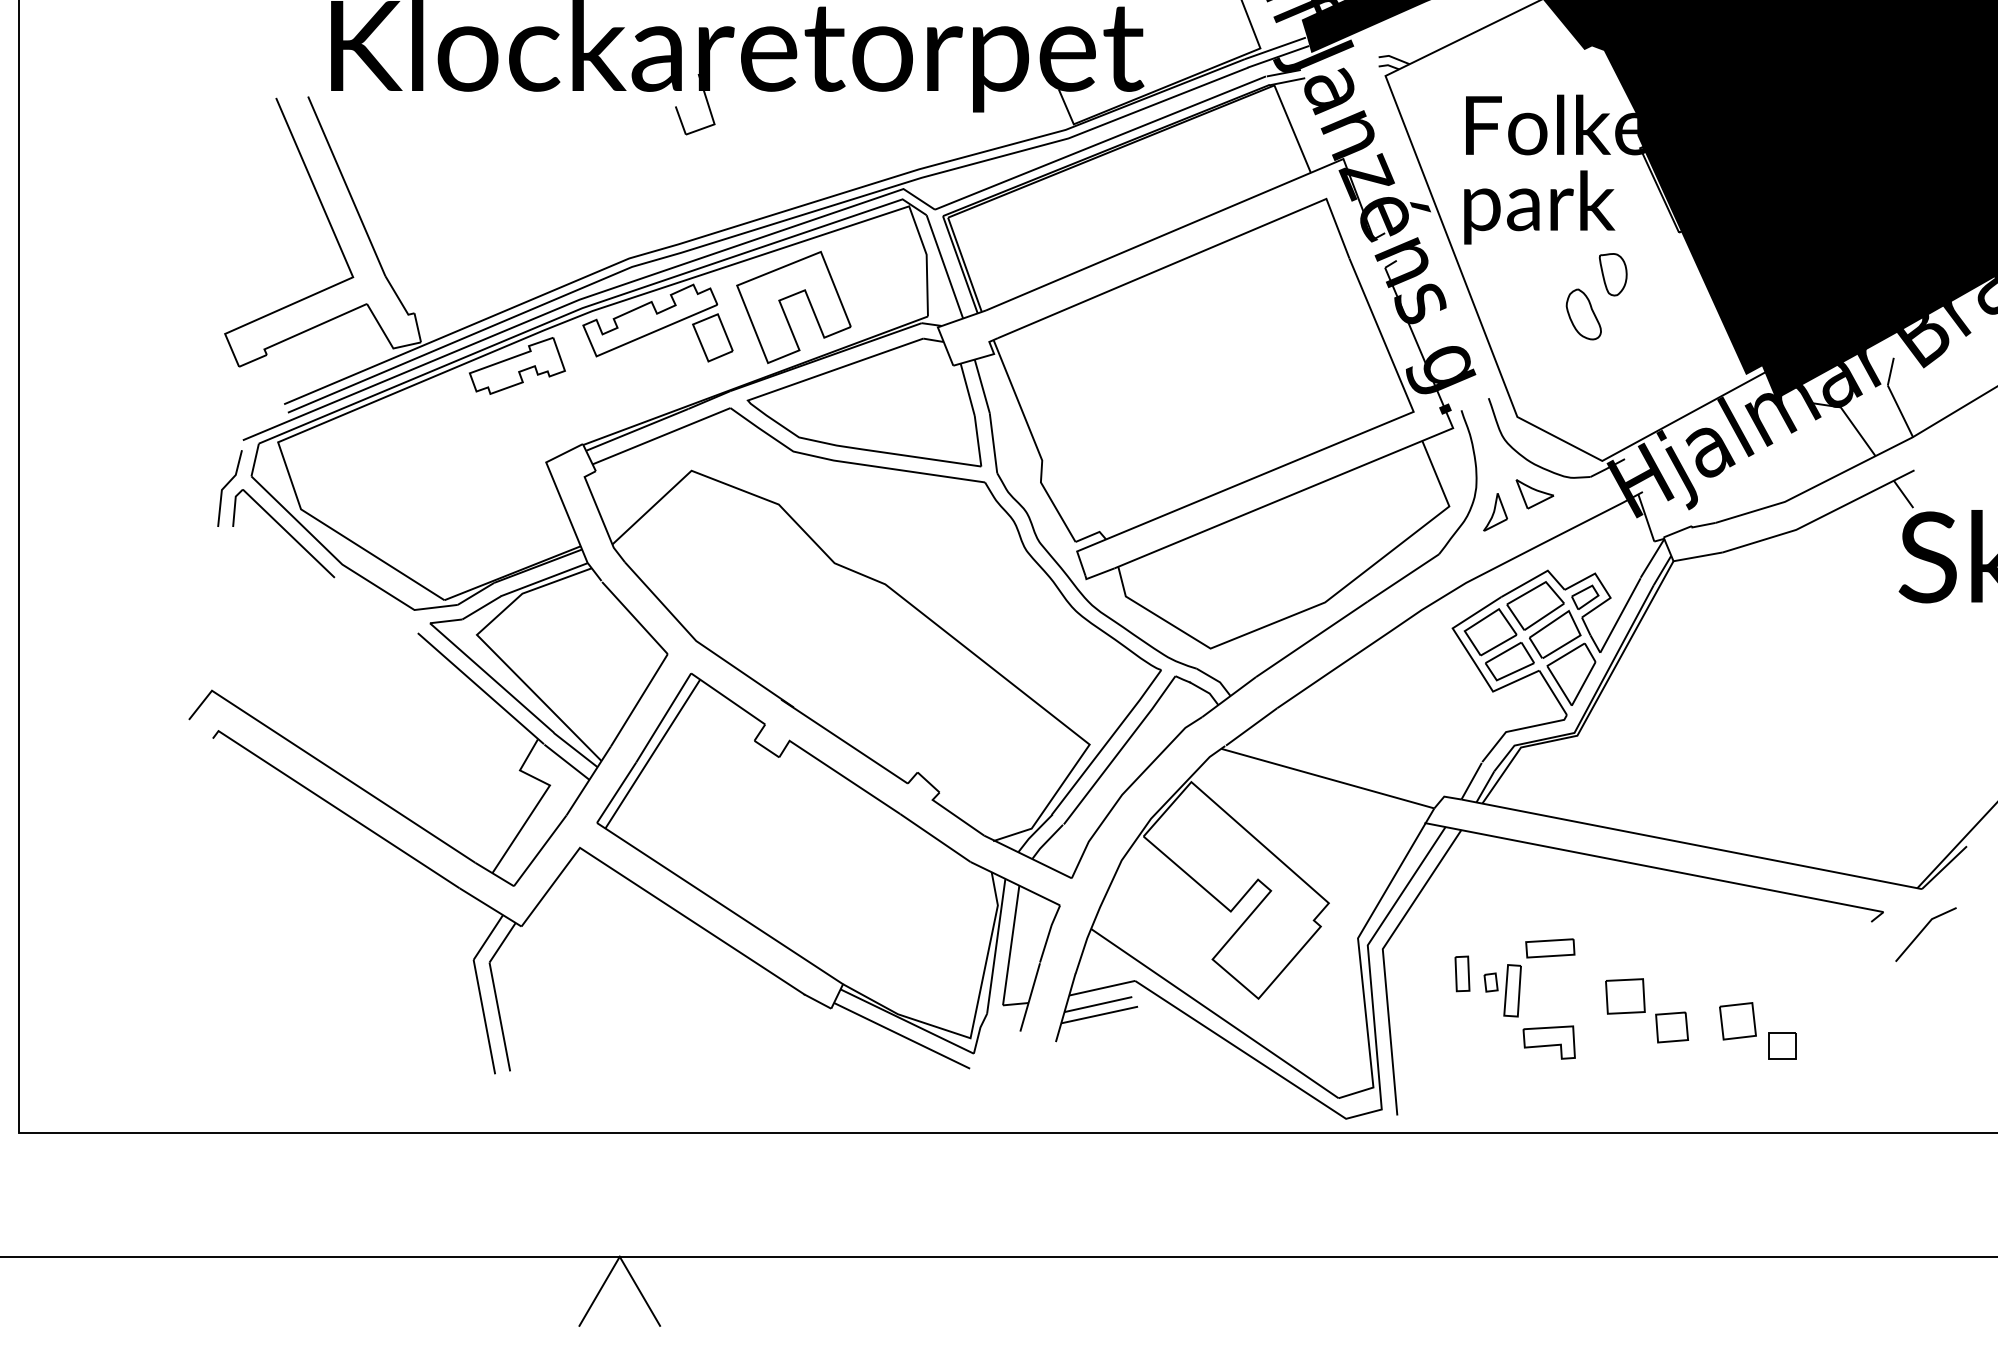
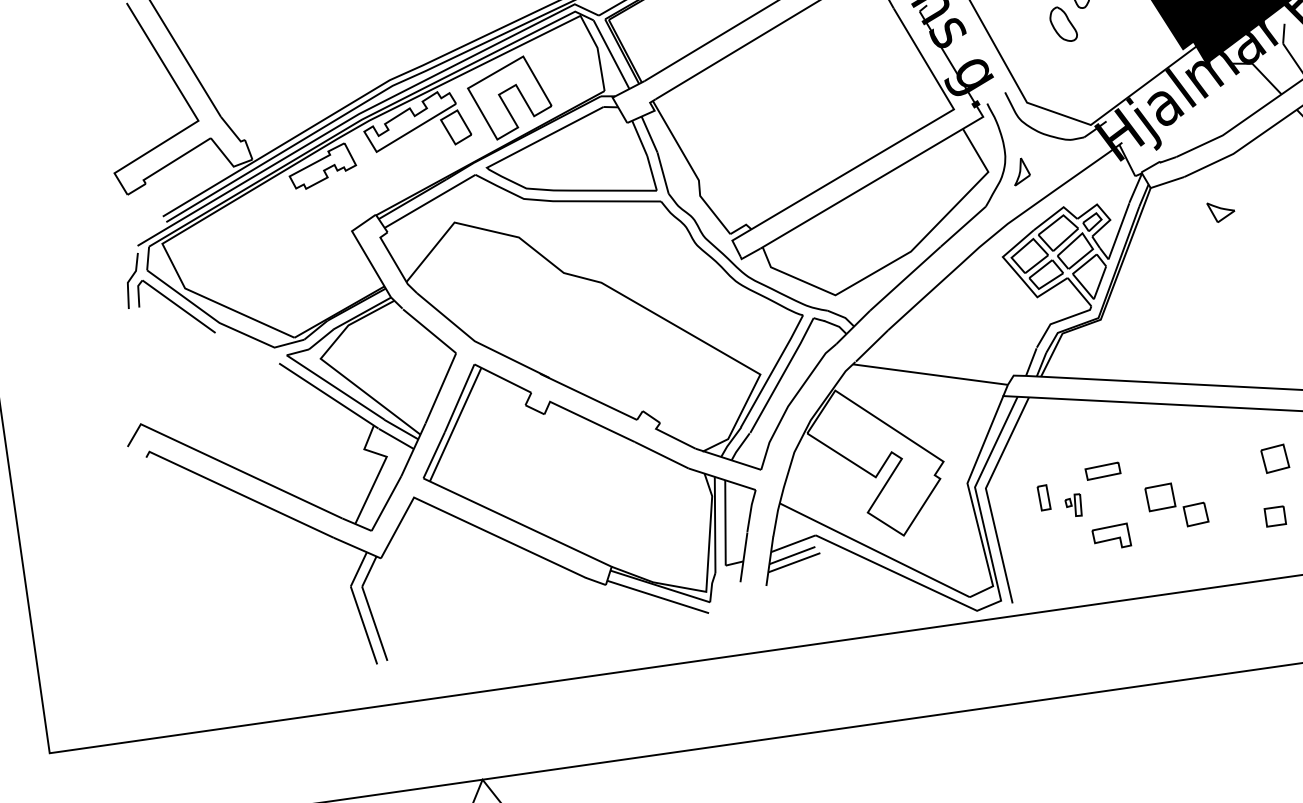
part: (1534, 494) -> (1221, 211), moved
part: (1502, 990) -> (1073, 505), size x0.6
part: (1737, 1021) -> (1274, 459), moved

